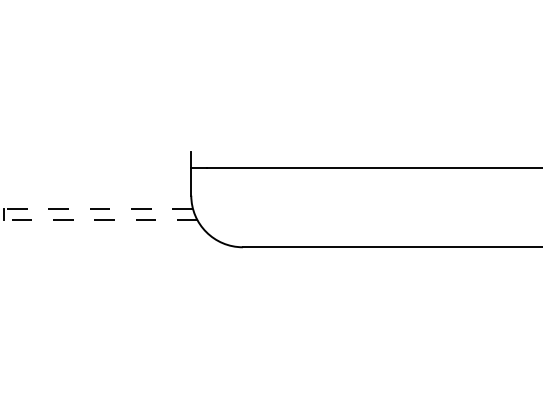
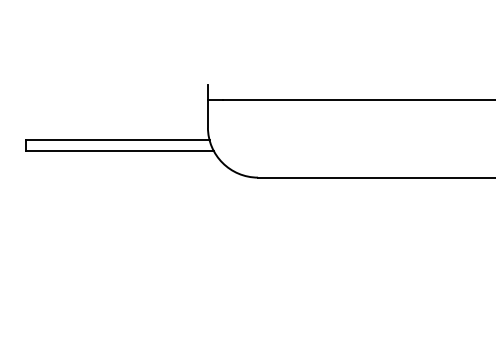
line: (98, 208) -> (117, 139), dashed -> solid
line: (100, 220) -> (119, 151), dashed -> solid

